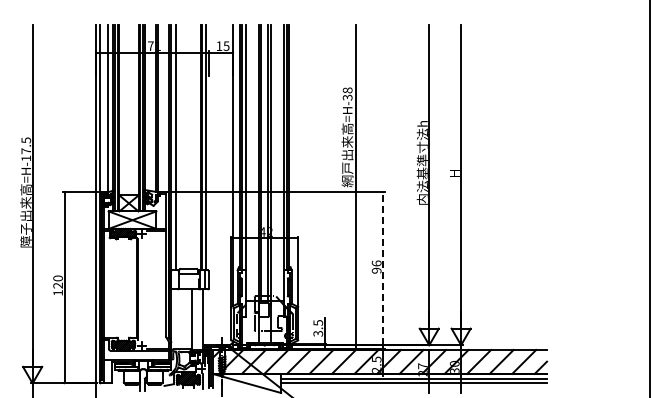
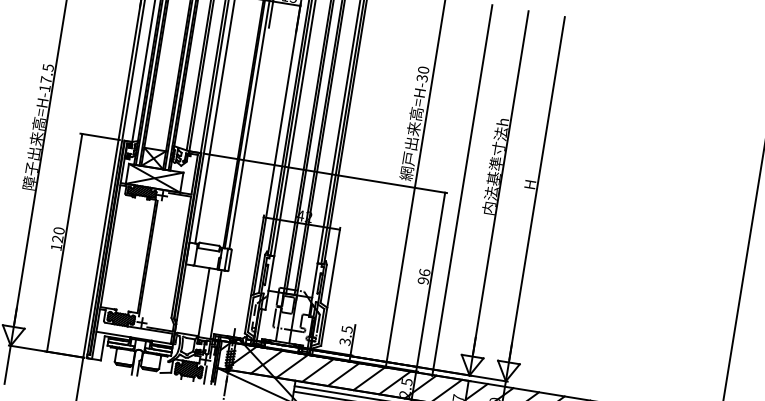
text: (347, 90) -> (423, 70), =H-38 -> =H-30
line: (397, 187) -> (462, 189), added
line: (383, 268) -> (431, 279), dashed -> solid

